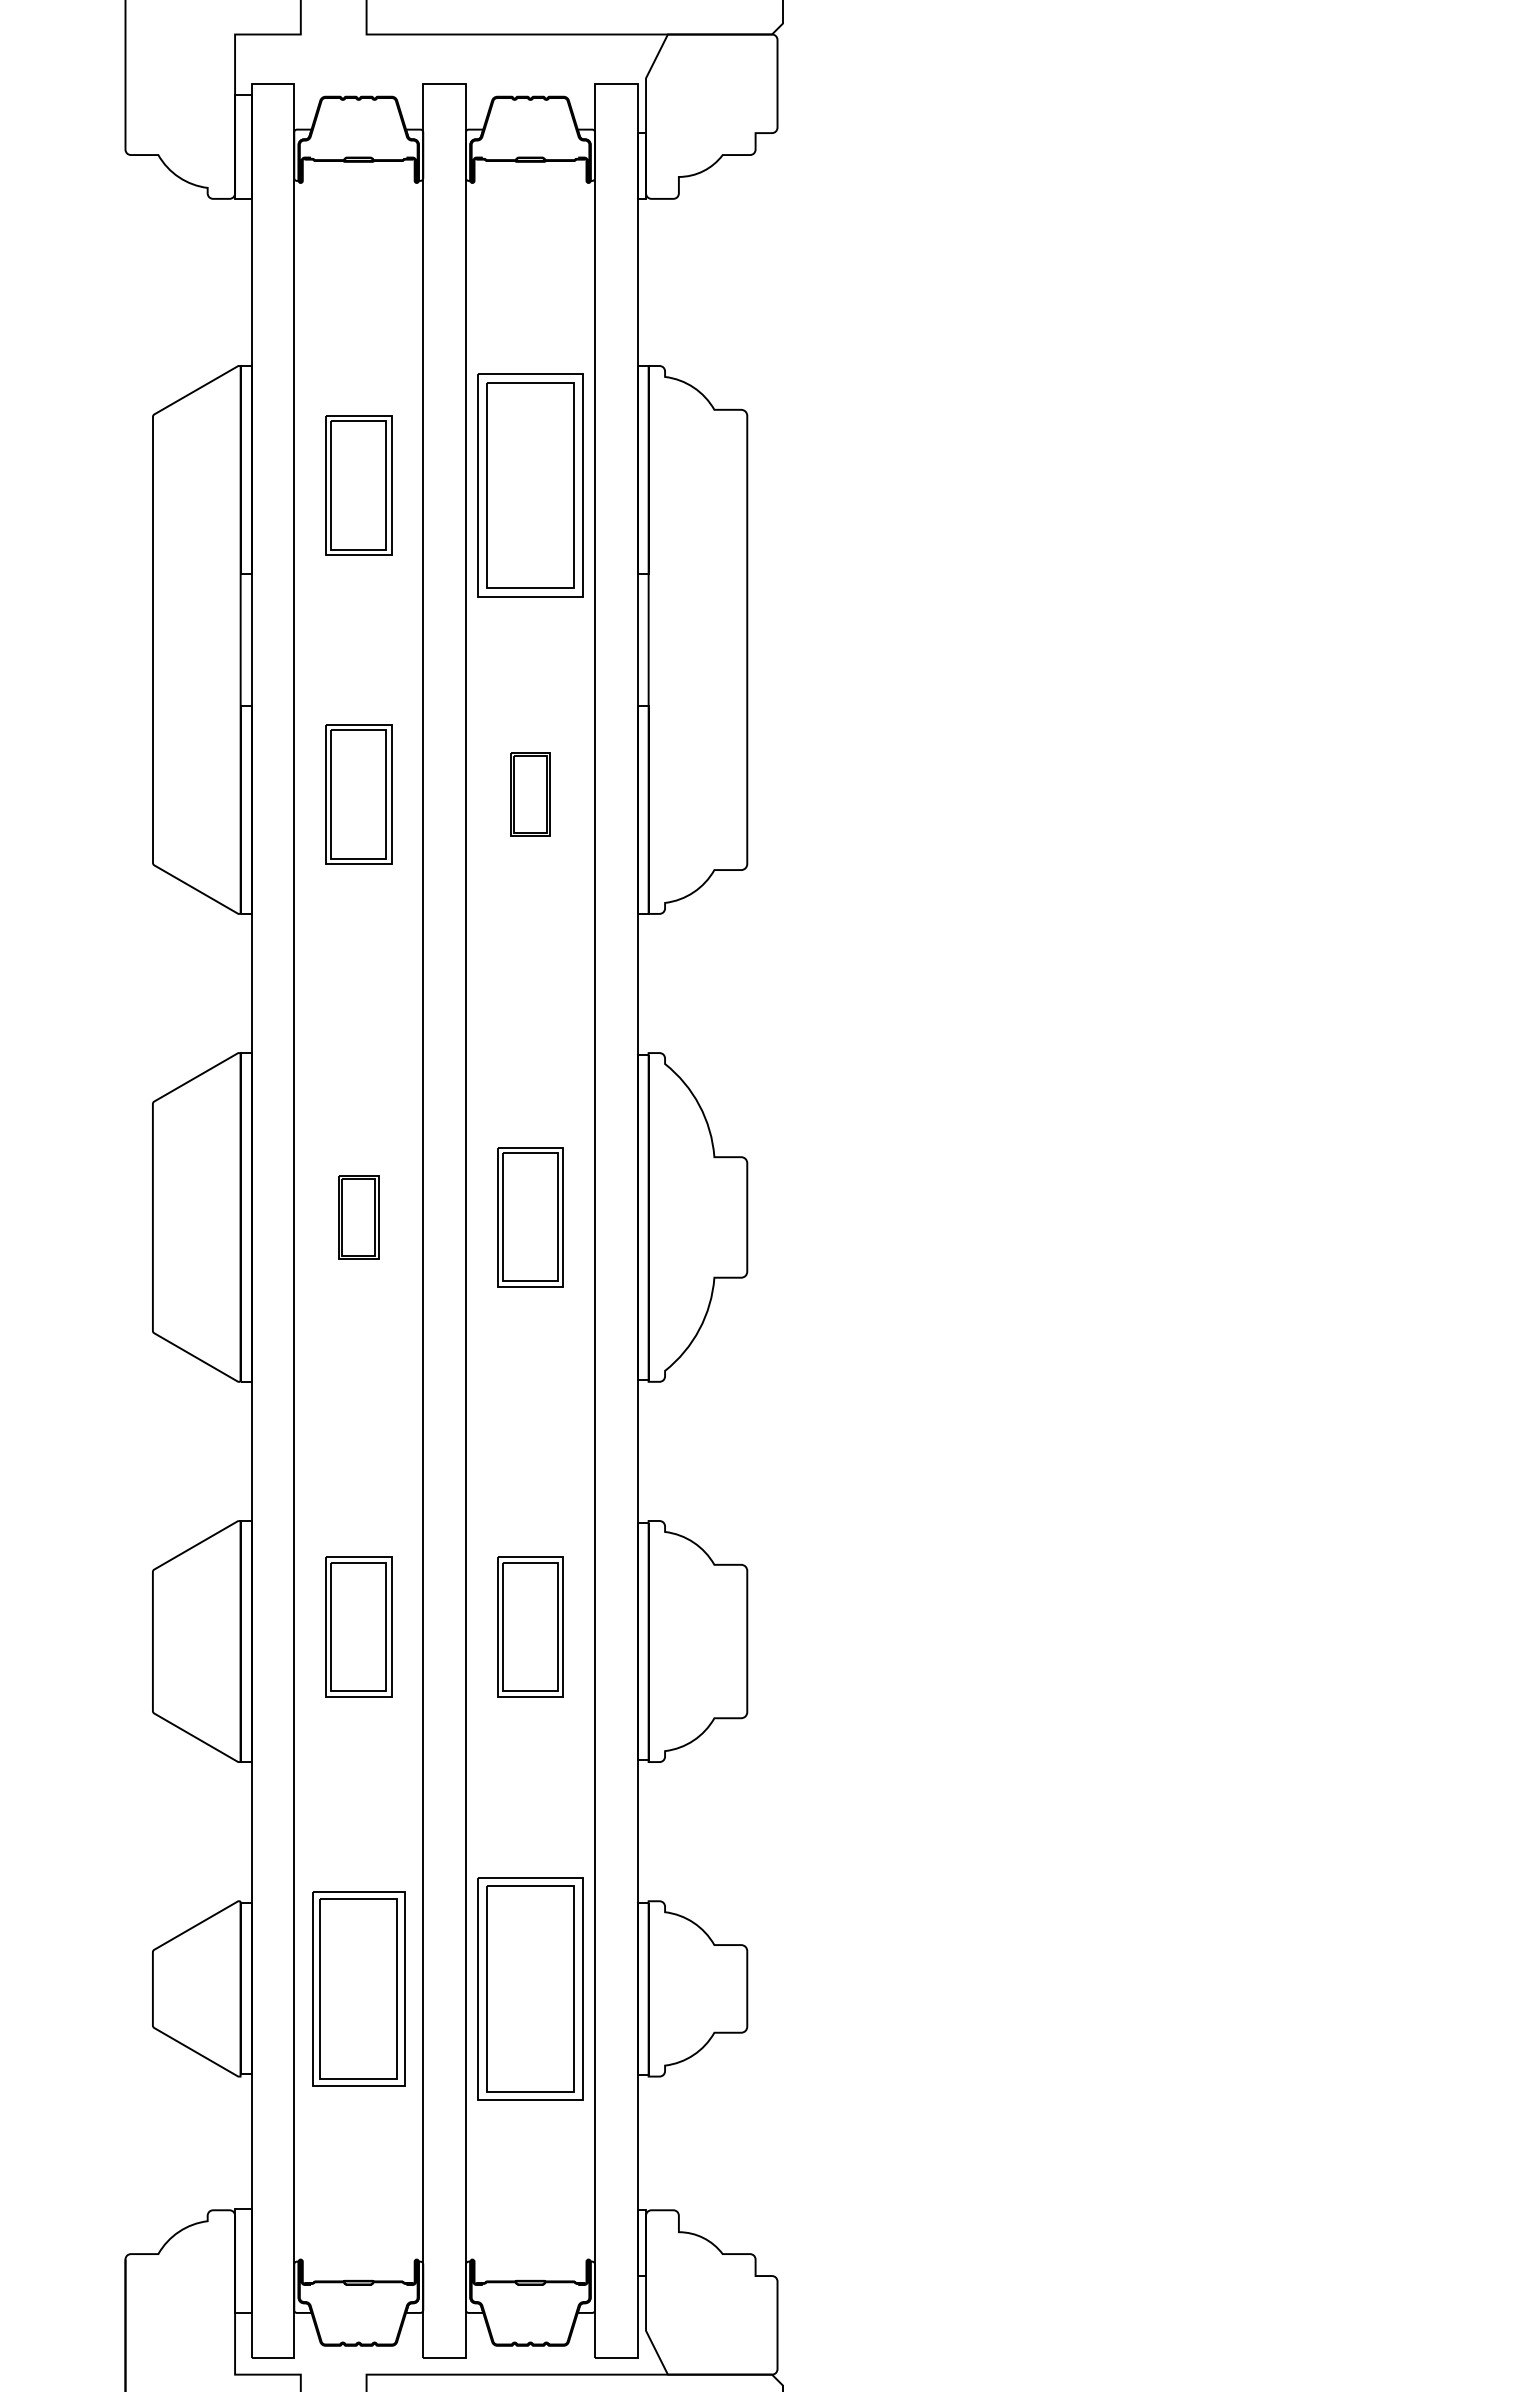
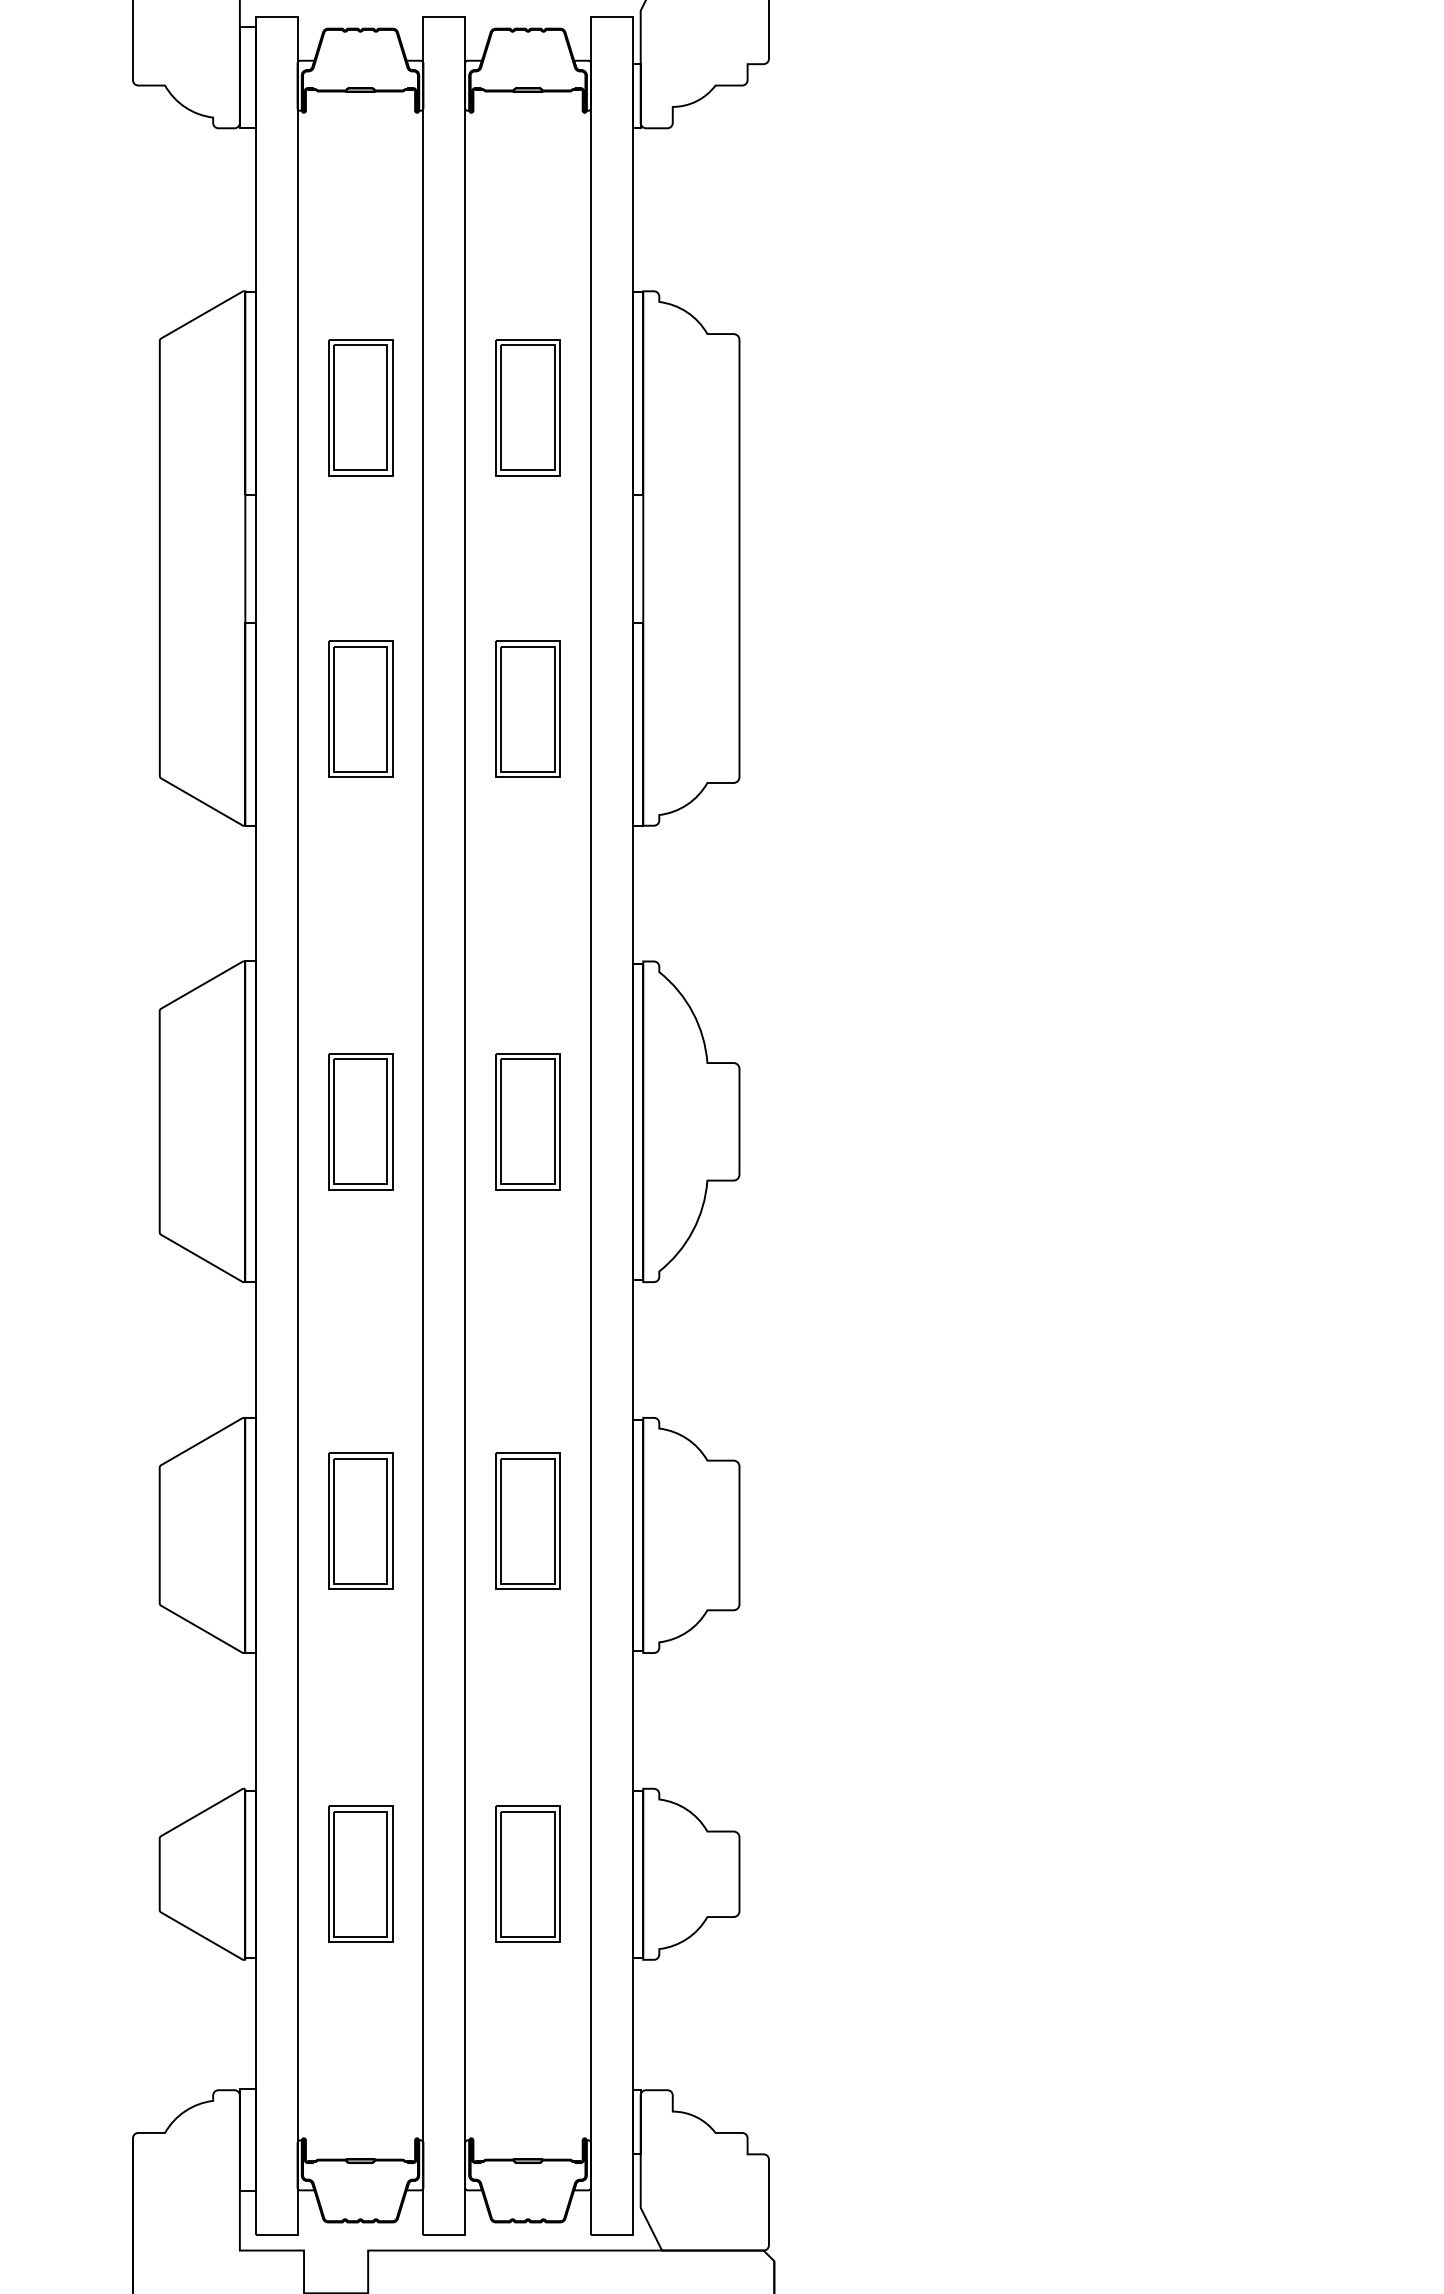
part: (530, 485) -> (528, 407), size x0.62
part: (530, 794) -> (528, 709), size x1.67
part: (358, 1217) -> (360, 1121), size x1.67
part: (358, 1988) -> (360, 1873), size x0.71
part: (530, 1988) -> (528, 1873), size x0.62

